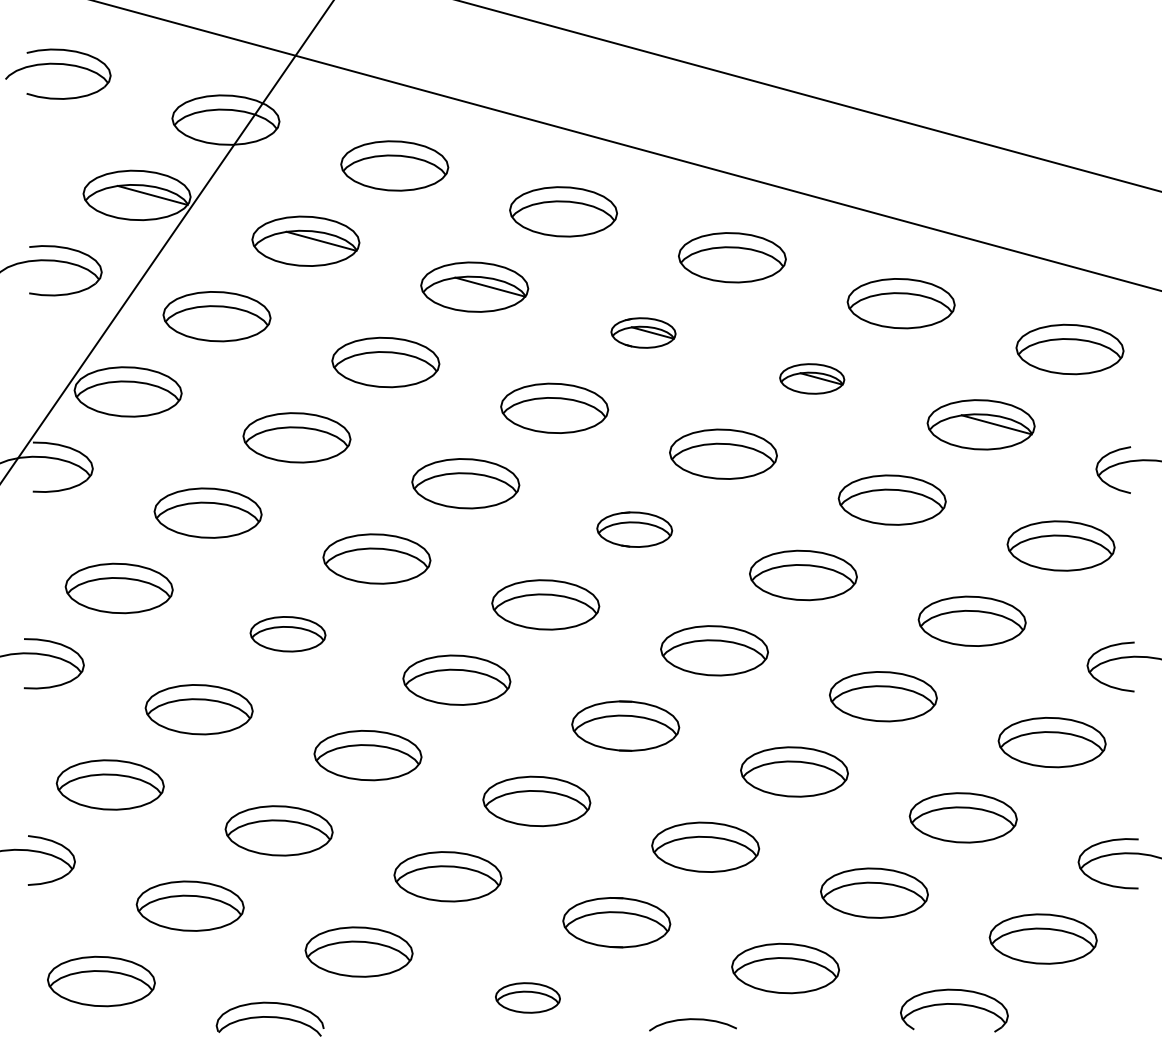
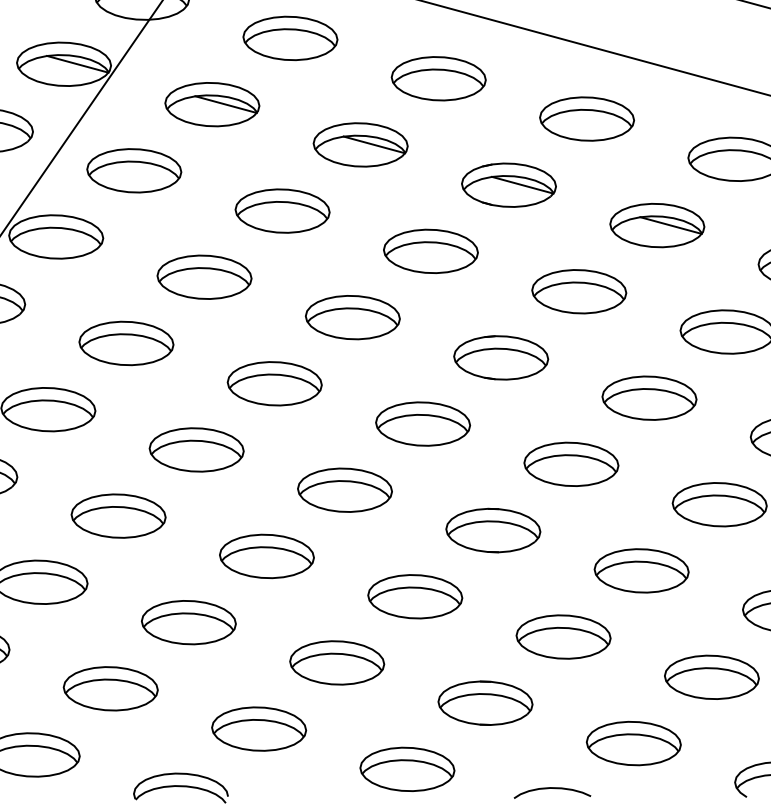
part: (643, 332) -> (508, 184), size x1.67
part: (811, 378) -> (656, 225), size x1.67
part: (634, 529) -> (501, 357), size x1.43
part: (287, 633) -> (196, 449), size x1.43
part: (527, 997) -> (407, 769), size x1.67

